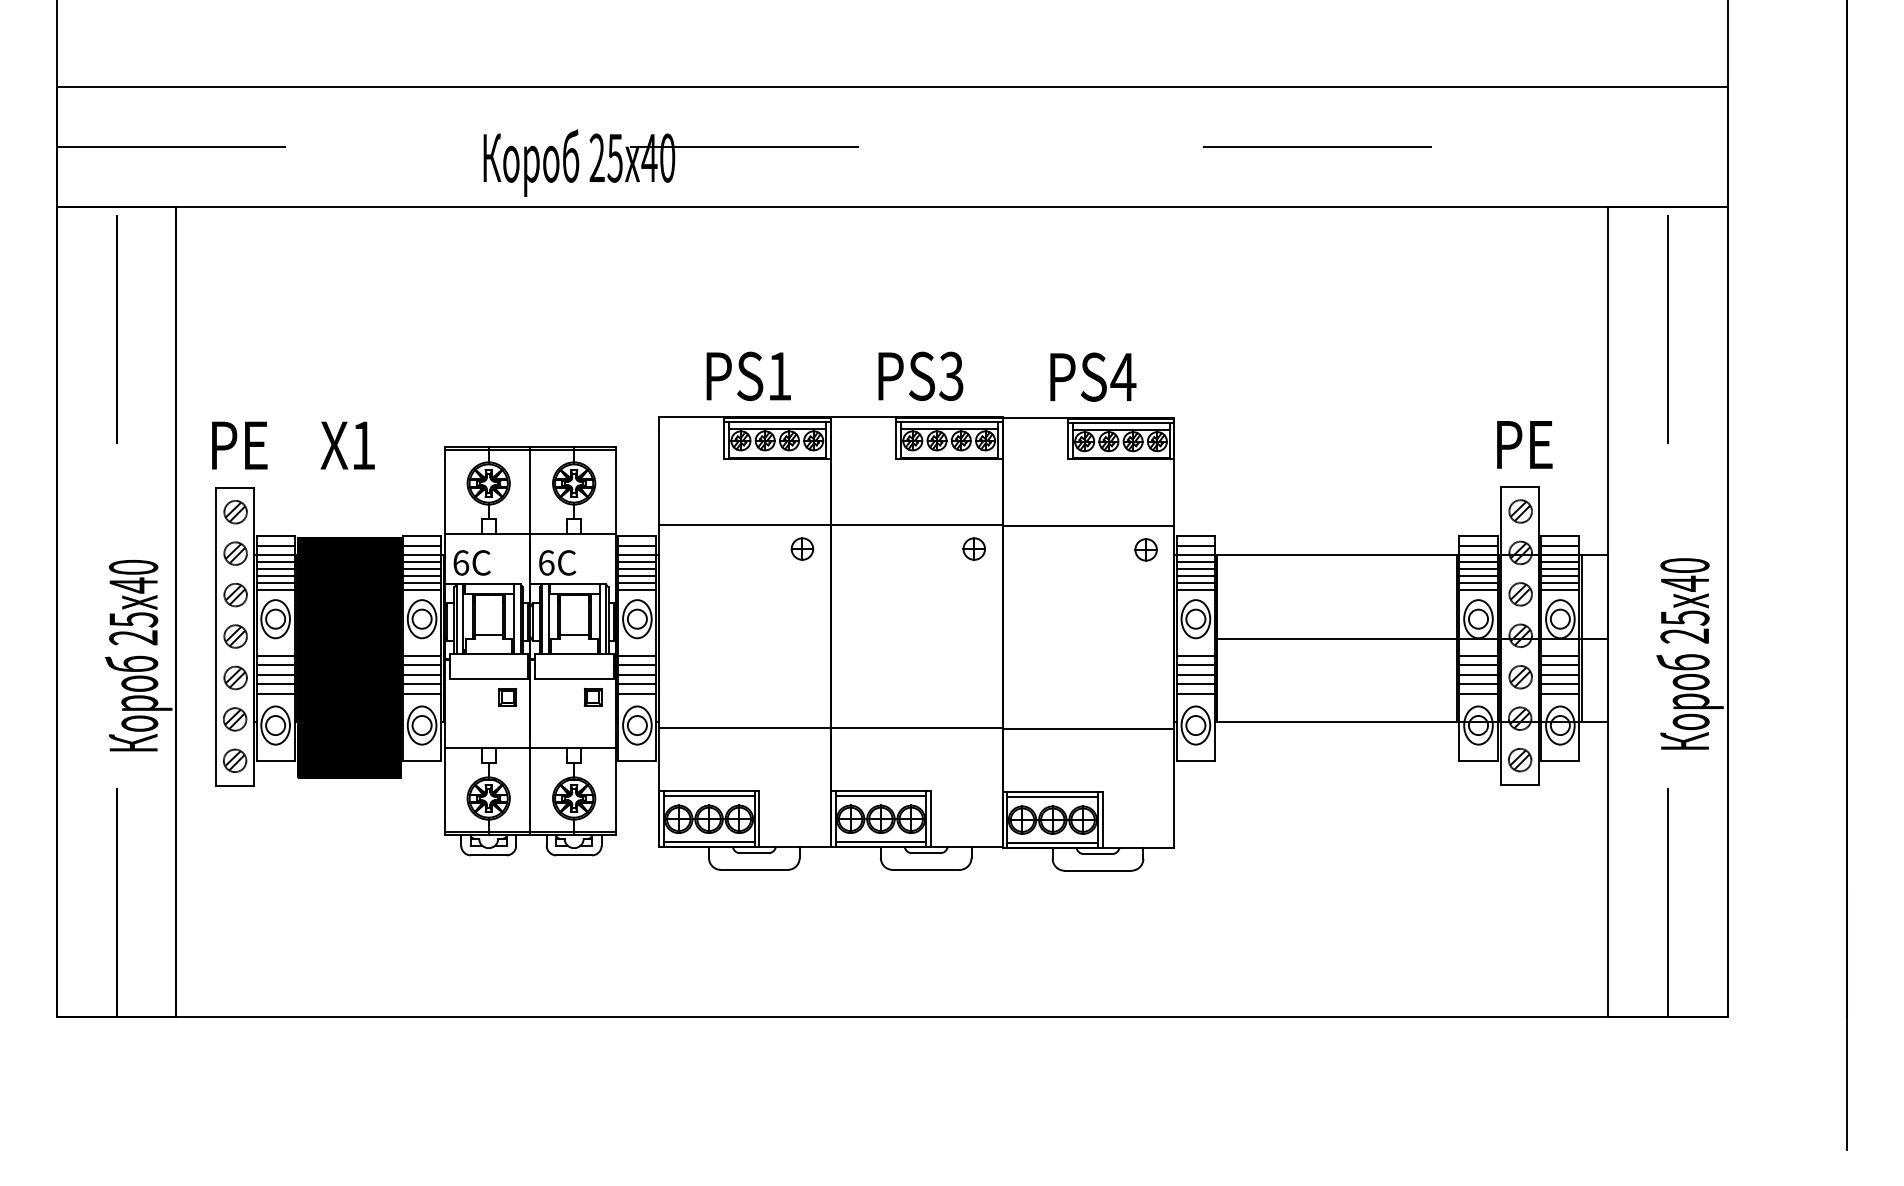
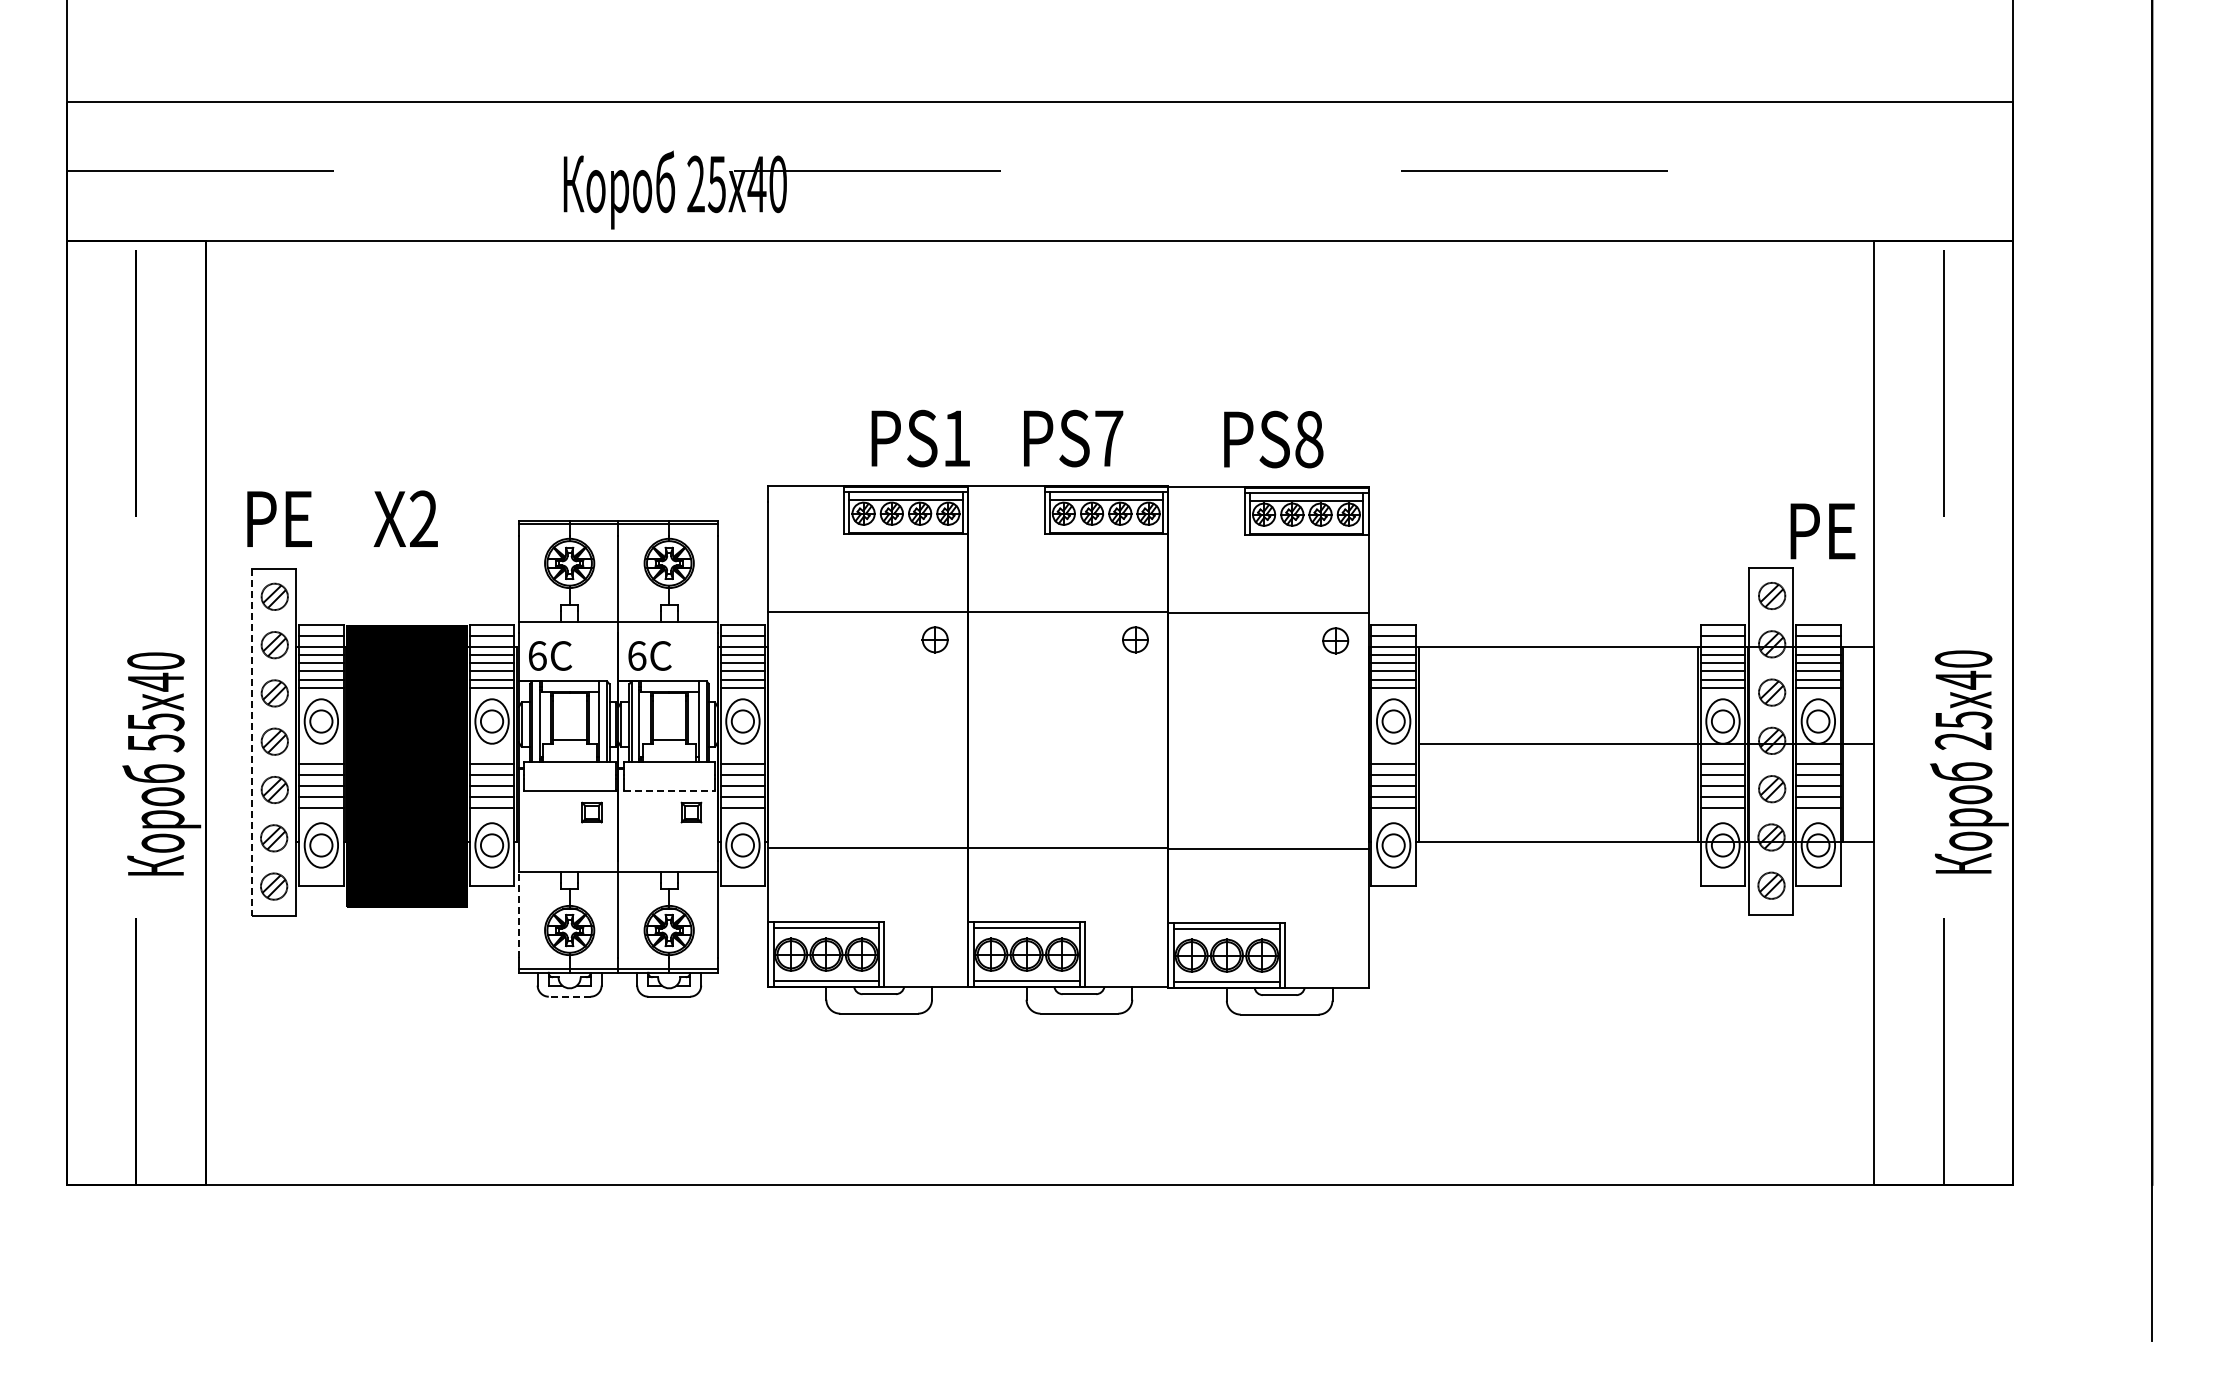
text: (748, 376) -> (920, 438), moved
text: (951, 376) -> (1108, 438), PS3 -> PS7
text: (1122, 377) -> (1308, 439), PS4 -> PS8
text: (363, 444) -> (423, 518), X1 -> X2
text: (1524, 444) -> (1822, 531), moved
line: (215, 637) -> (251, 742), solid -> dashed
text: (133, 638) -> (155, 743), 25 -> 55
line: (574, 679) -> (669, 791), solid -> dashed
line: (444, 784) -> (518, 914), solid -> dashed
line: (488, 855) -> (569, 996), solid -> dashed

